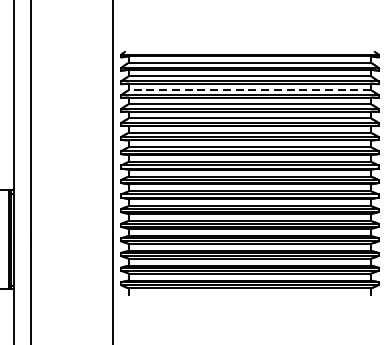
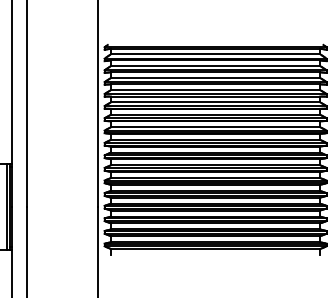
line: (249, 89) -> (215, 77), dashed -> solid

